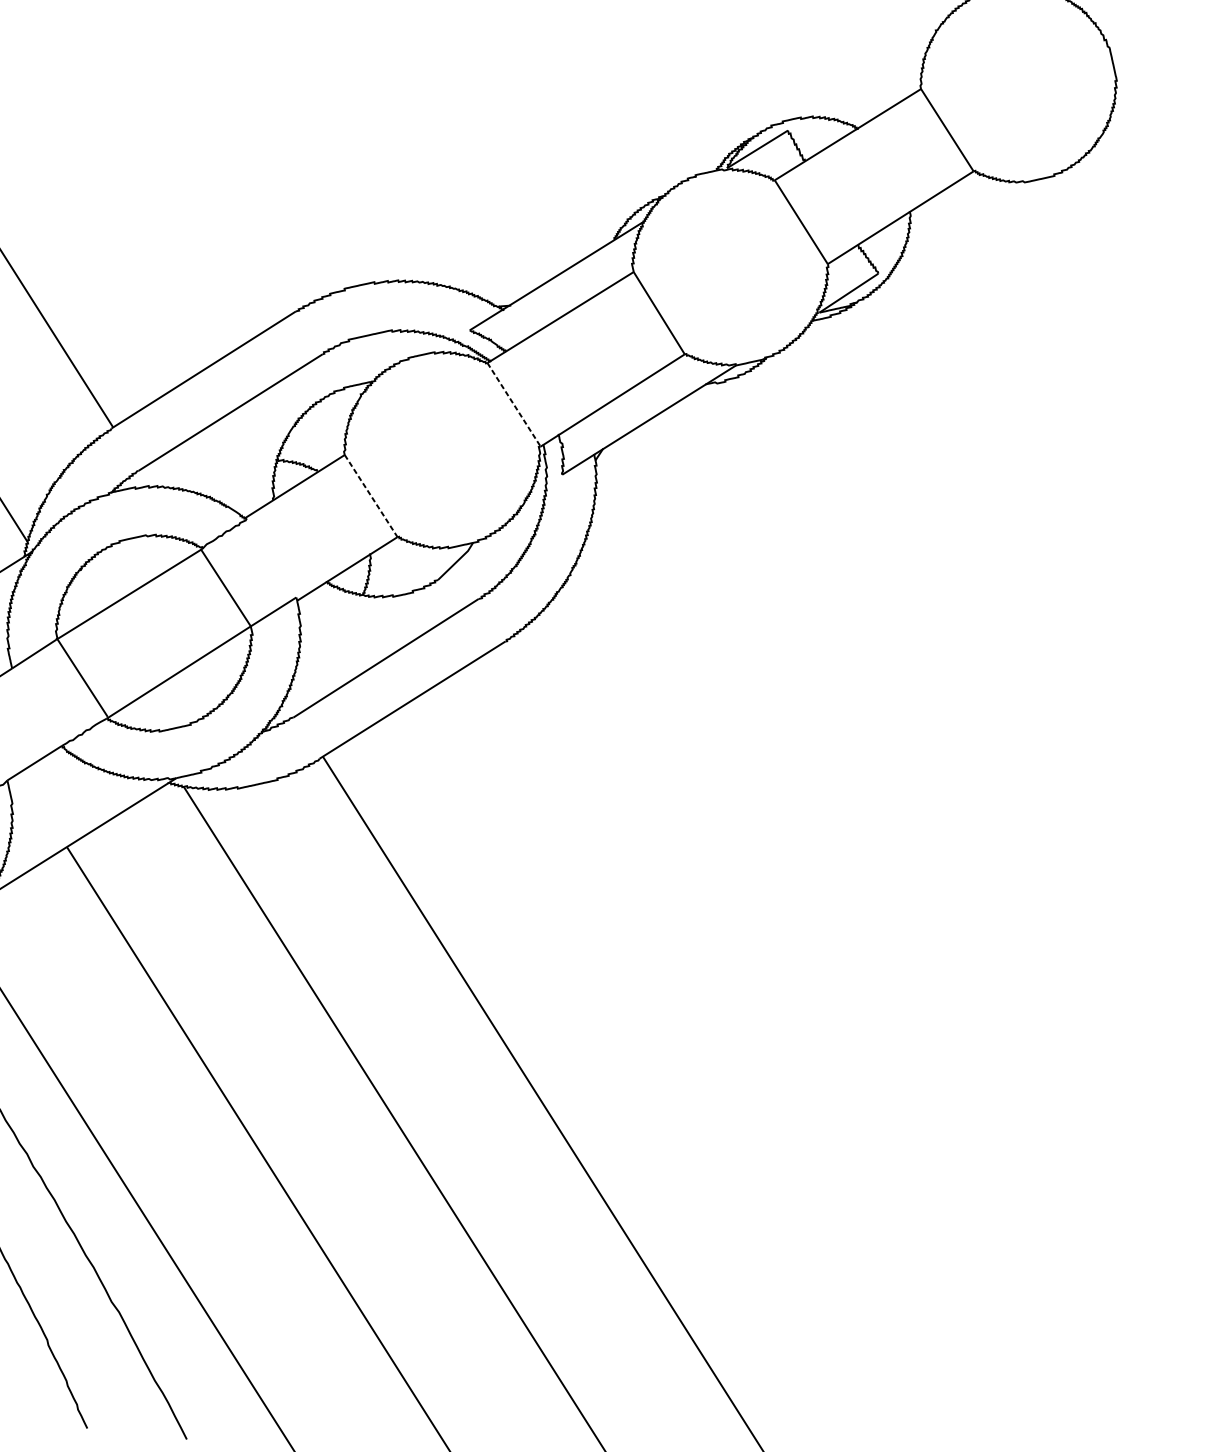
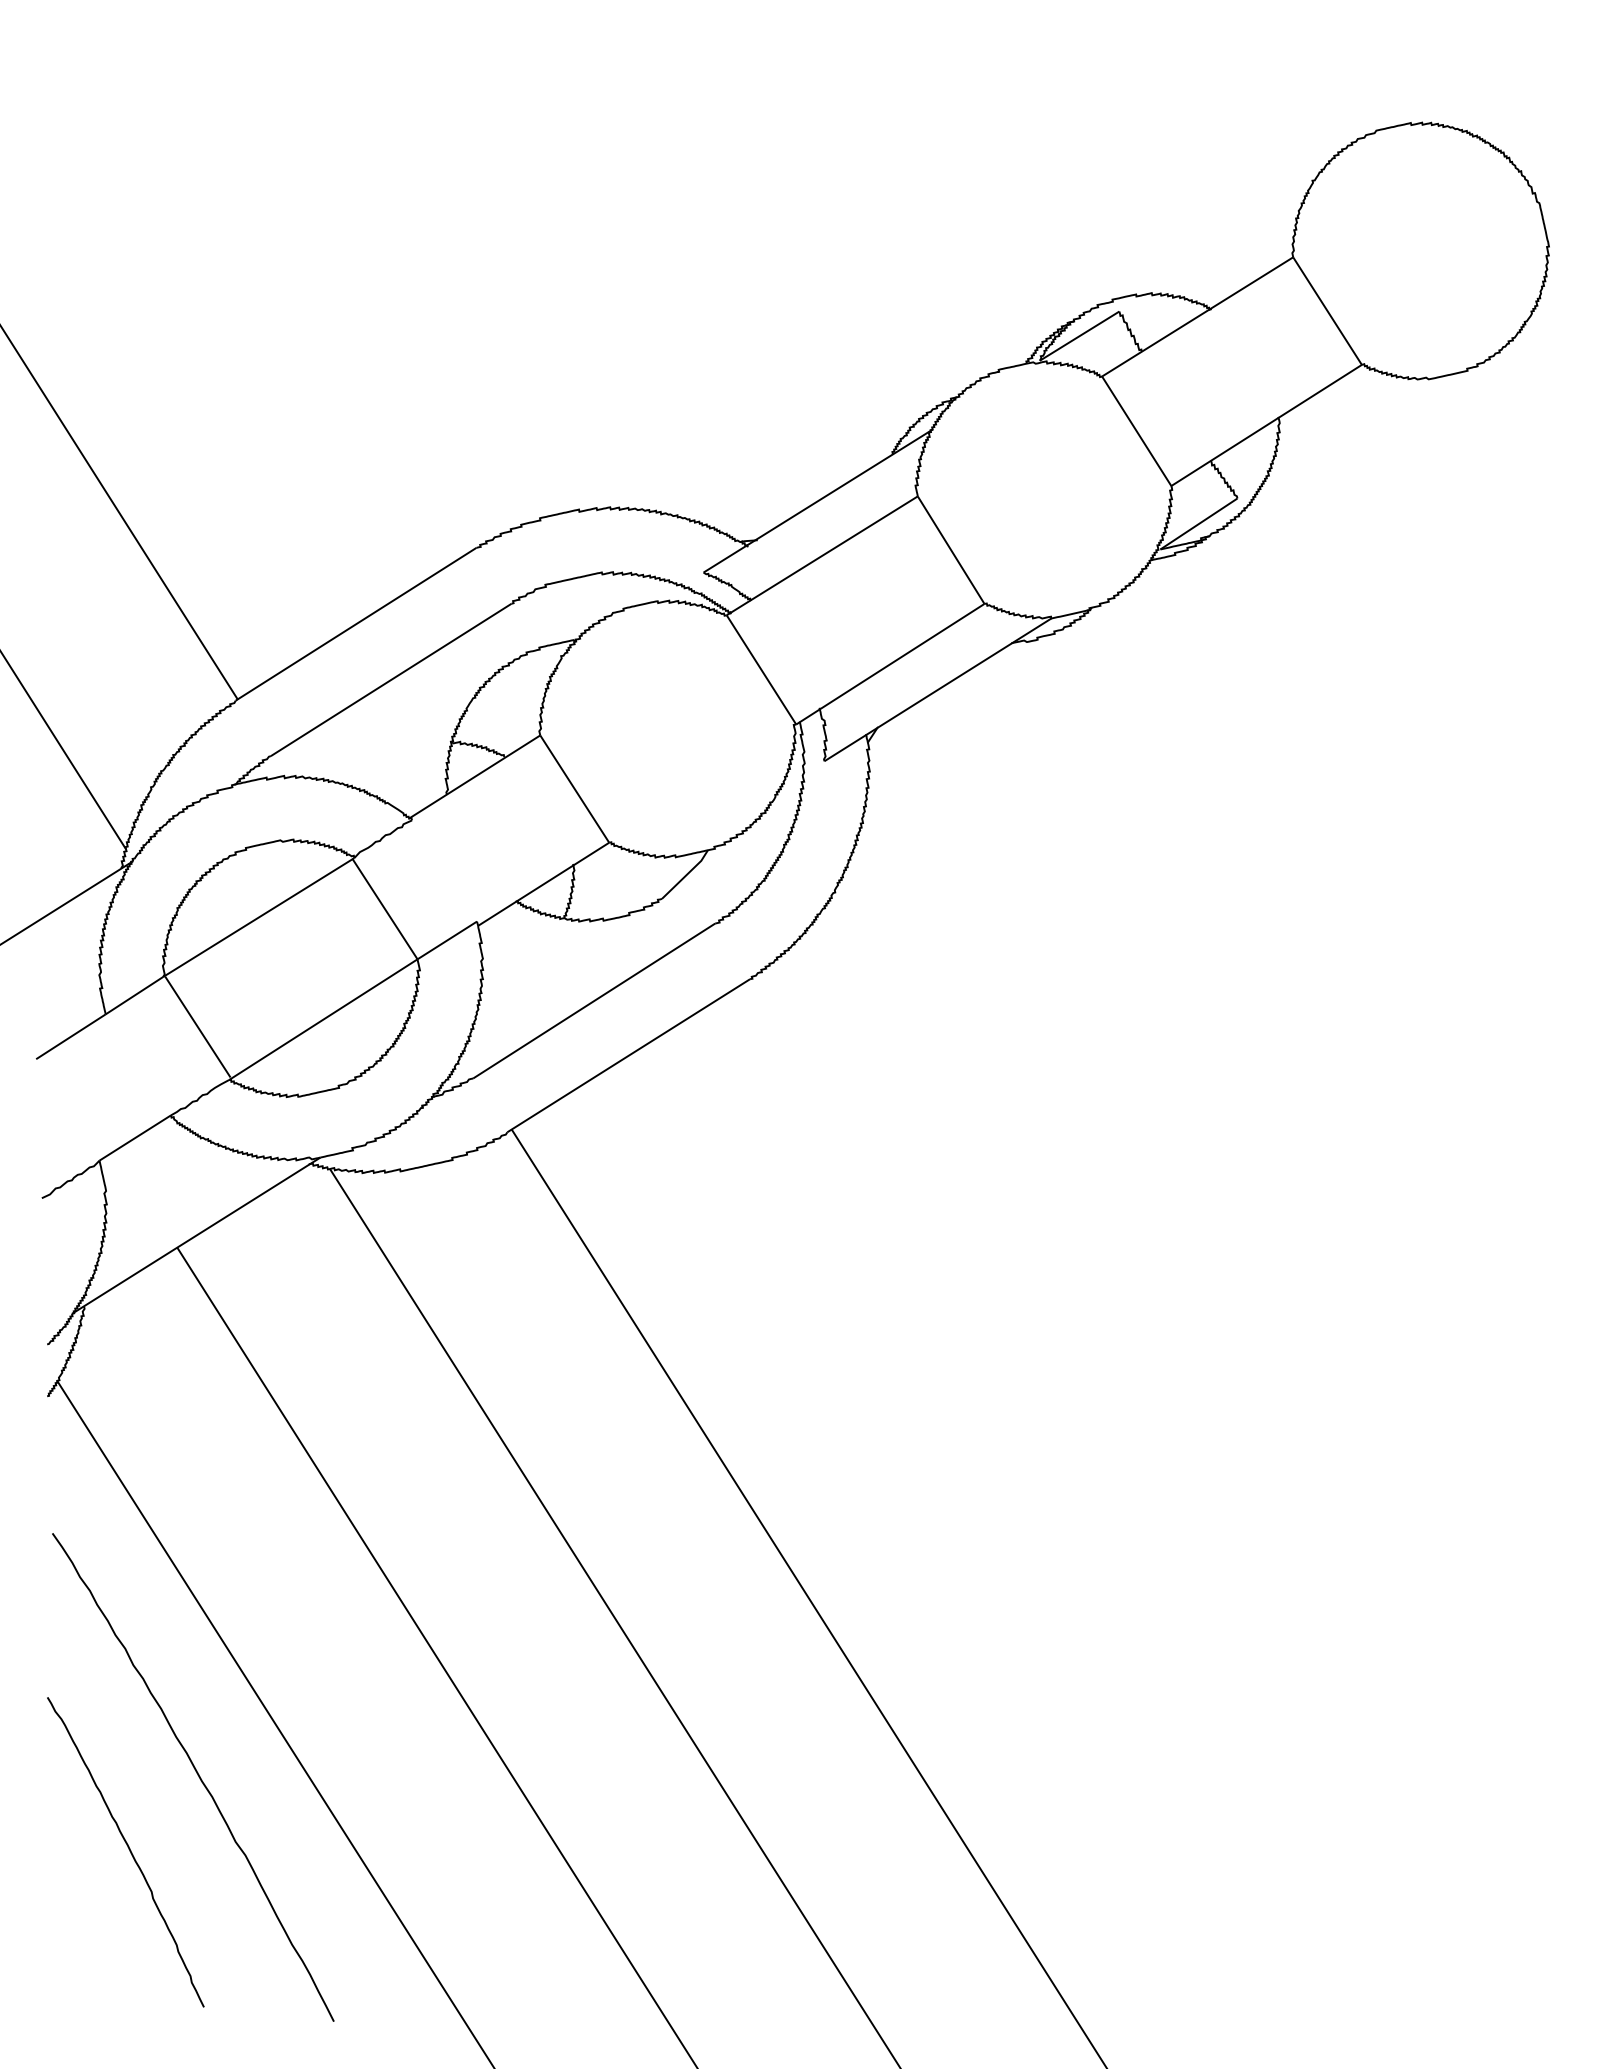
line: (514, 404) -> (761, 669), dashed -> solid
line: (370, 496) -> (574, 789), dashed -> solid

